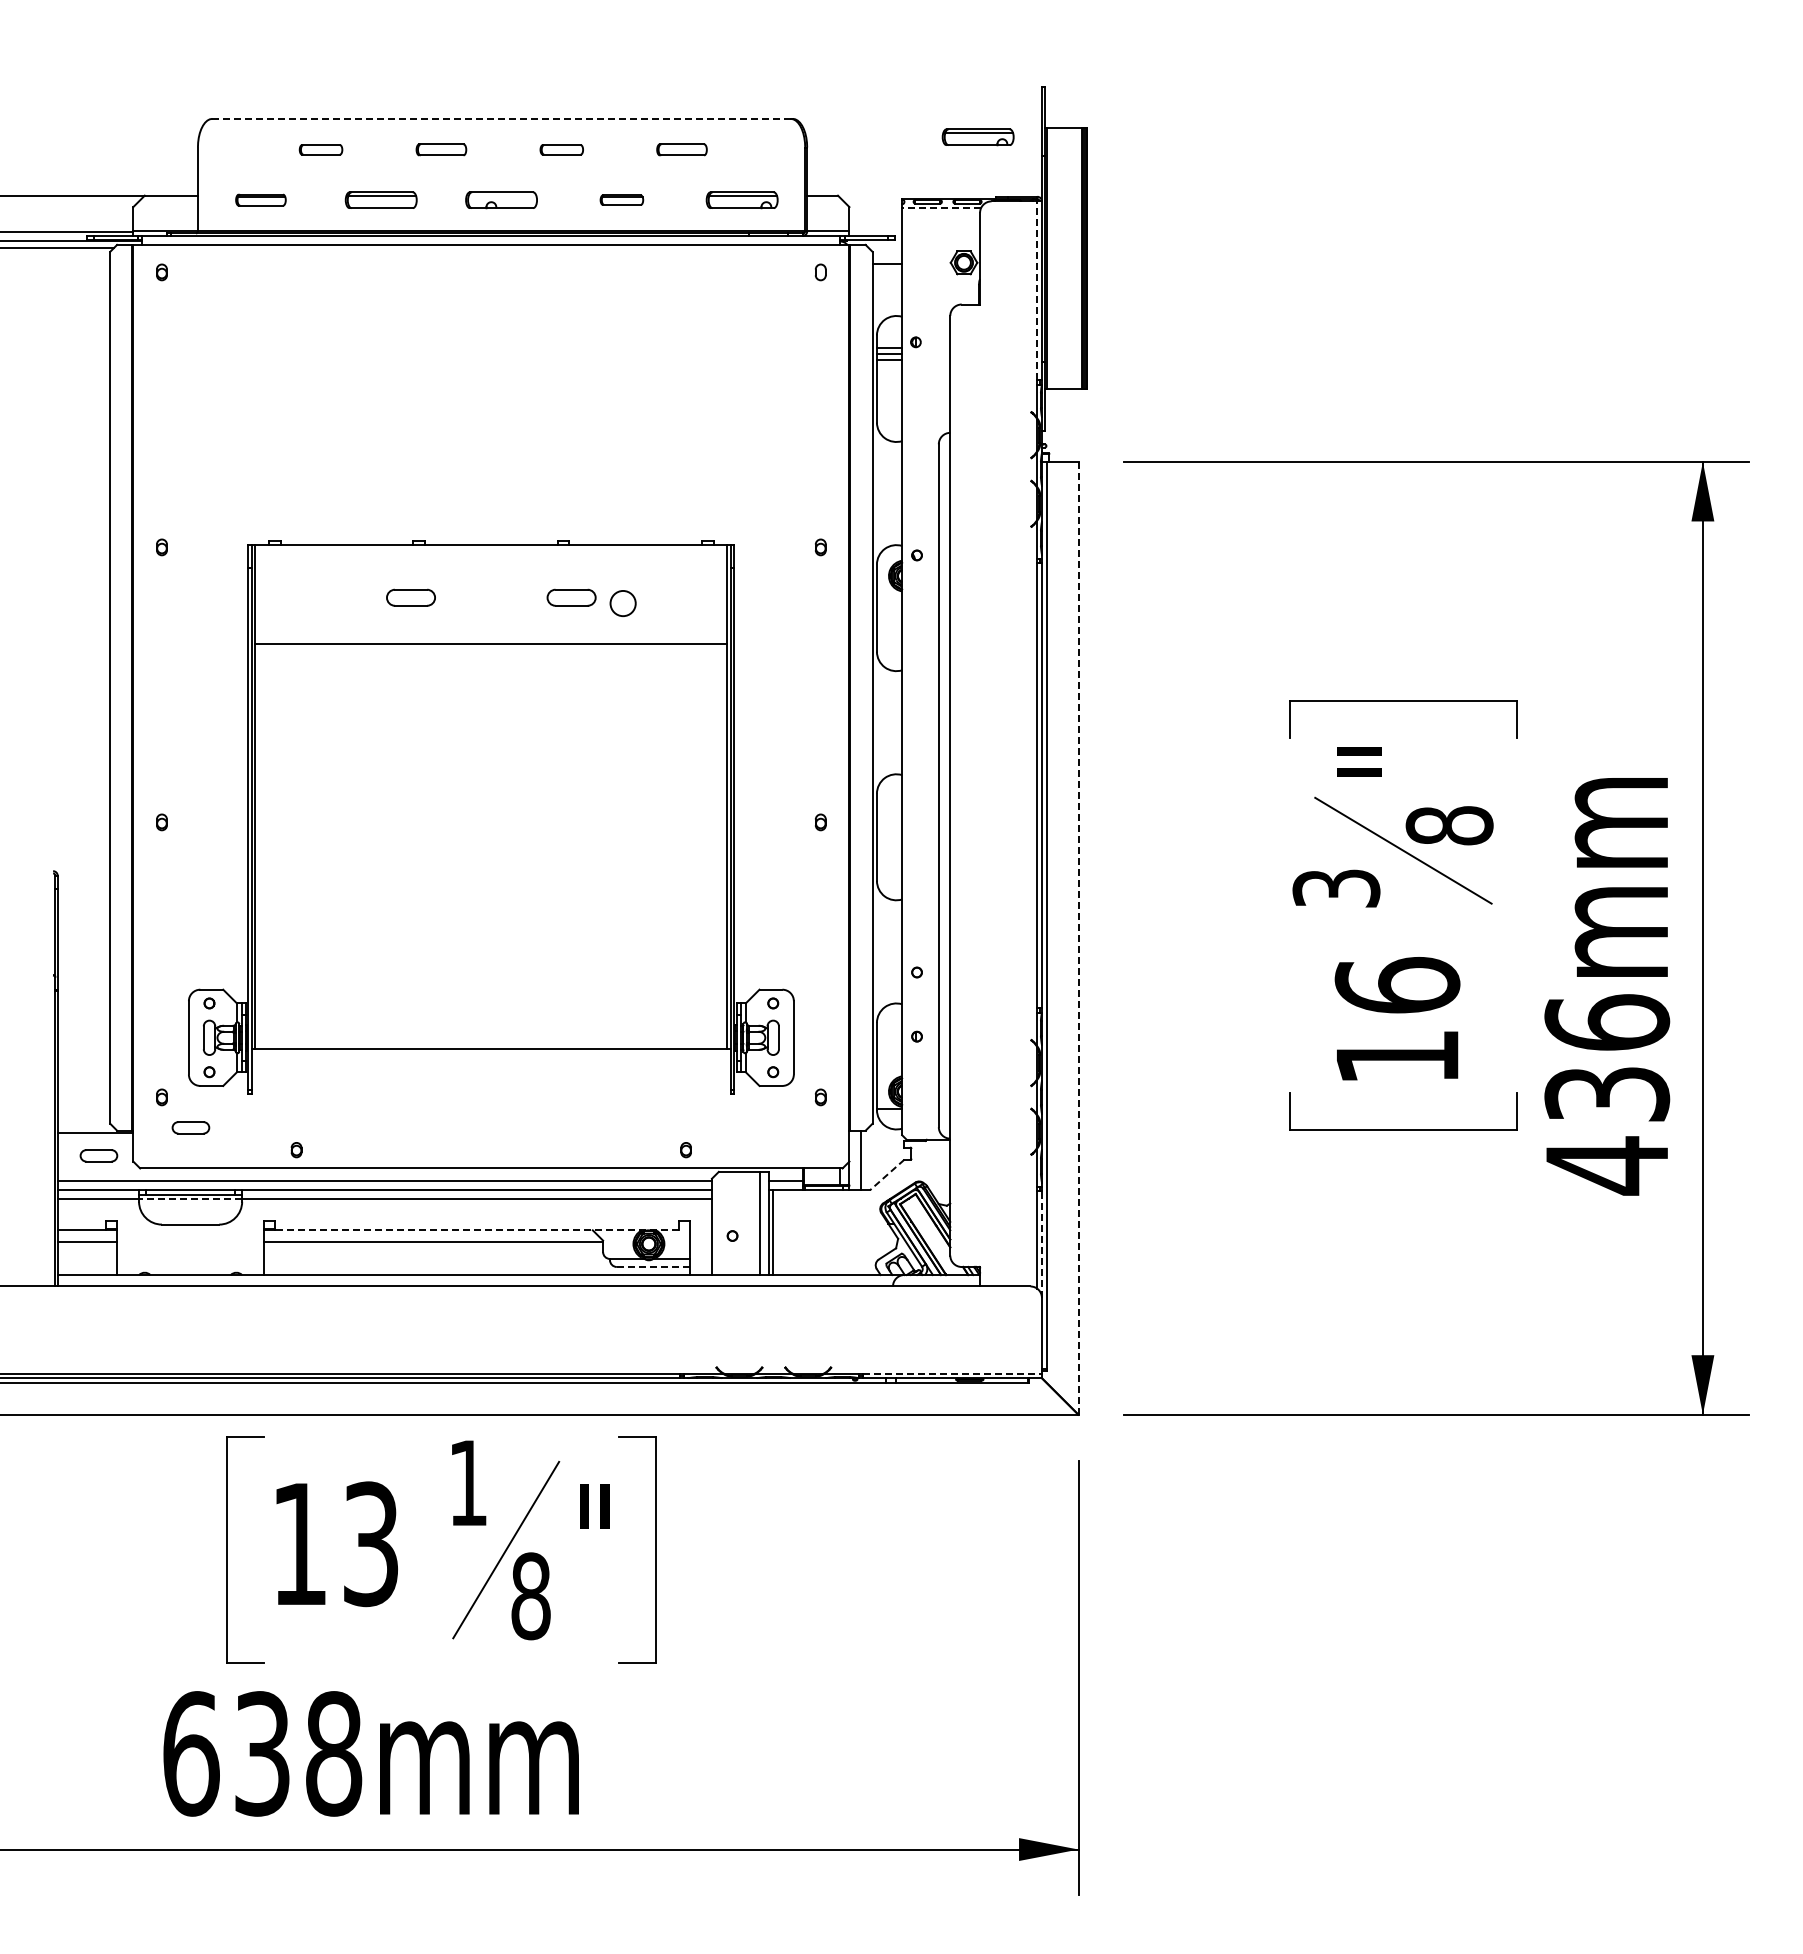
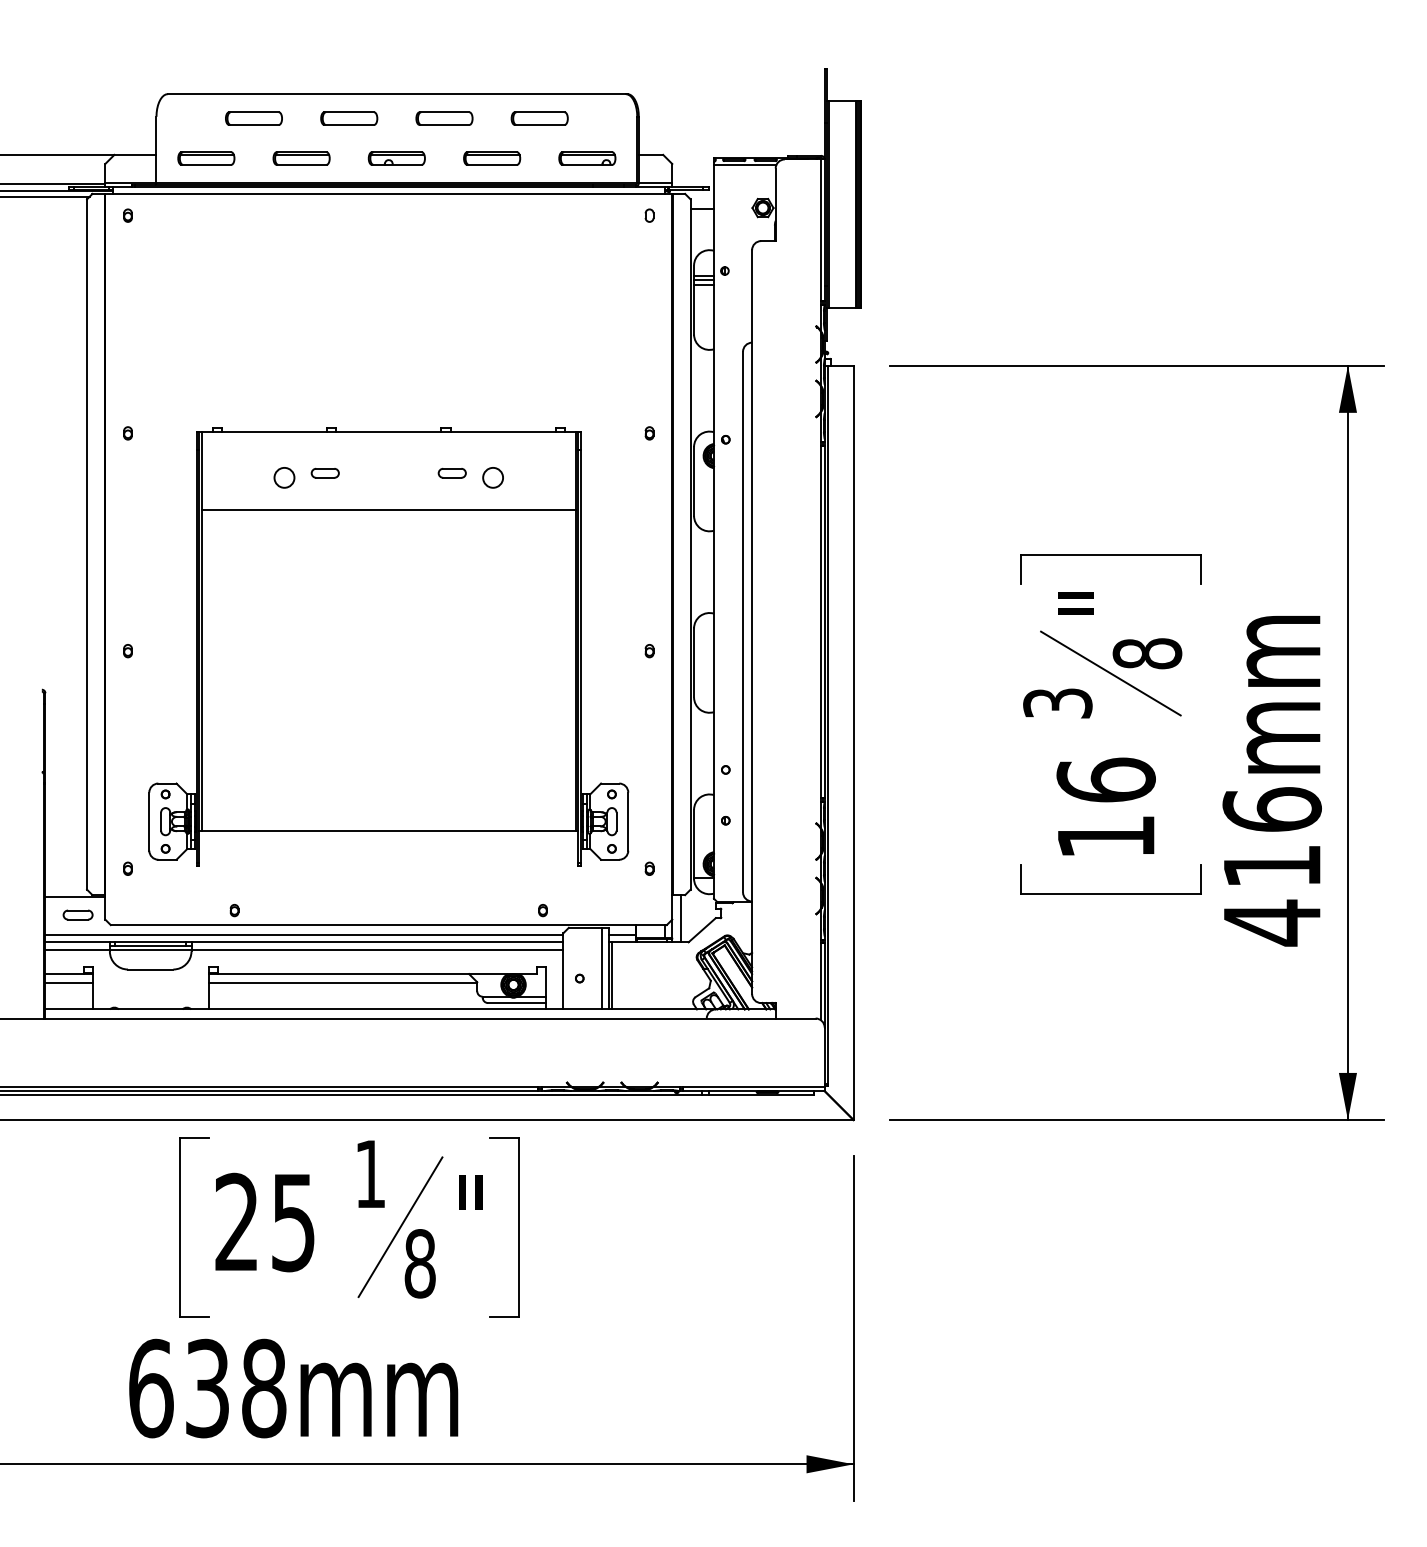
line: (502, 118) -> (397, 93), dashed -> solid
part: (977, 137) -> (773, 108), removed
part: (320, 149) -> (253, 118), size x1.67
part: (441, 149) -> (349, 118), size x1.43
part: (561, 149) -> (444, 118), size x1.67
part: (681, 149) -> (539, 118), size x1.43
line: (502, 195) -> (397, 154), added
part: (260, 199) -> (206, 157), size x1.43
part: (621, 199) -> (491, 157), size x1.67
line: (941, 208) -> (745, 165), dashed -> solid
line: (1037, 290) -> (821, 229), dashed -> solid
part: (411, 597) -> (325, 473), size x0.71
part: (571, 597) -> (452, 473), size x0.71
circle: (359, 603) -> (284, 477), added
line: (1078, 937) -> (853, 742), dashed -> solid
text: (1607, 1094) -> (1272, 866), 436mm -> 416mm
part: (190, 1127) -> (150, 892), removed
line: (887, 1174) -> (702, 929), dashed -> solid
line: (190, 1199) -> (150, 949), dashed -> solid
line: (477, 1230) -> (377, 974), dashed -> solid
line: (1041, 1244) -> (824, 985), dashed -> solid
line: (653, 1266) -> (517, 1002), dashed -> solid
line: (953, 1373) -> (754, 1087), dashed -> solid
text: (335, 1543) -> (265, 1221), 13 -> 25

